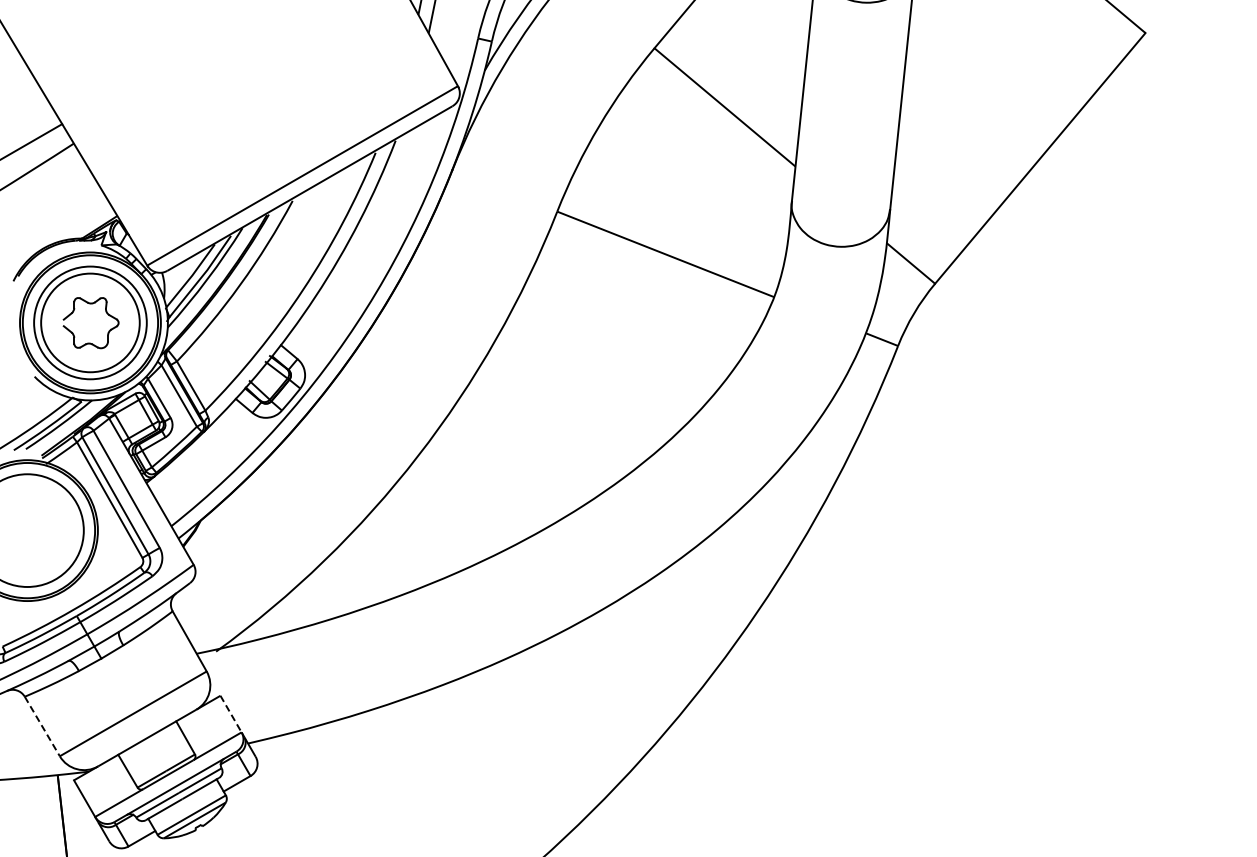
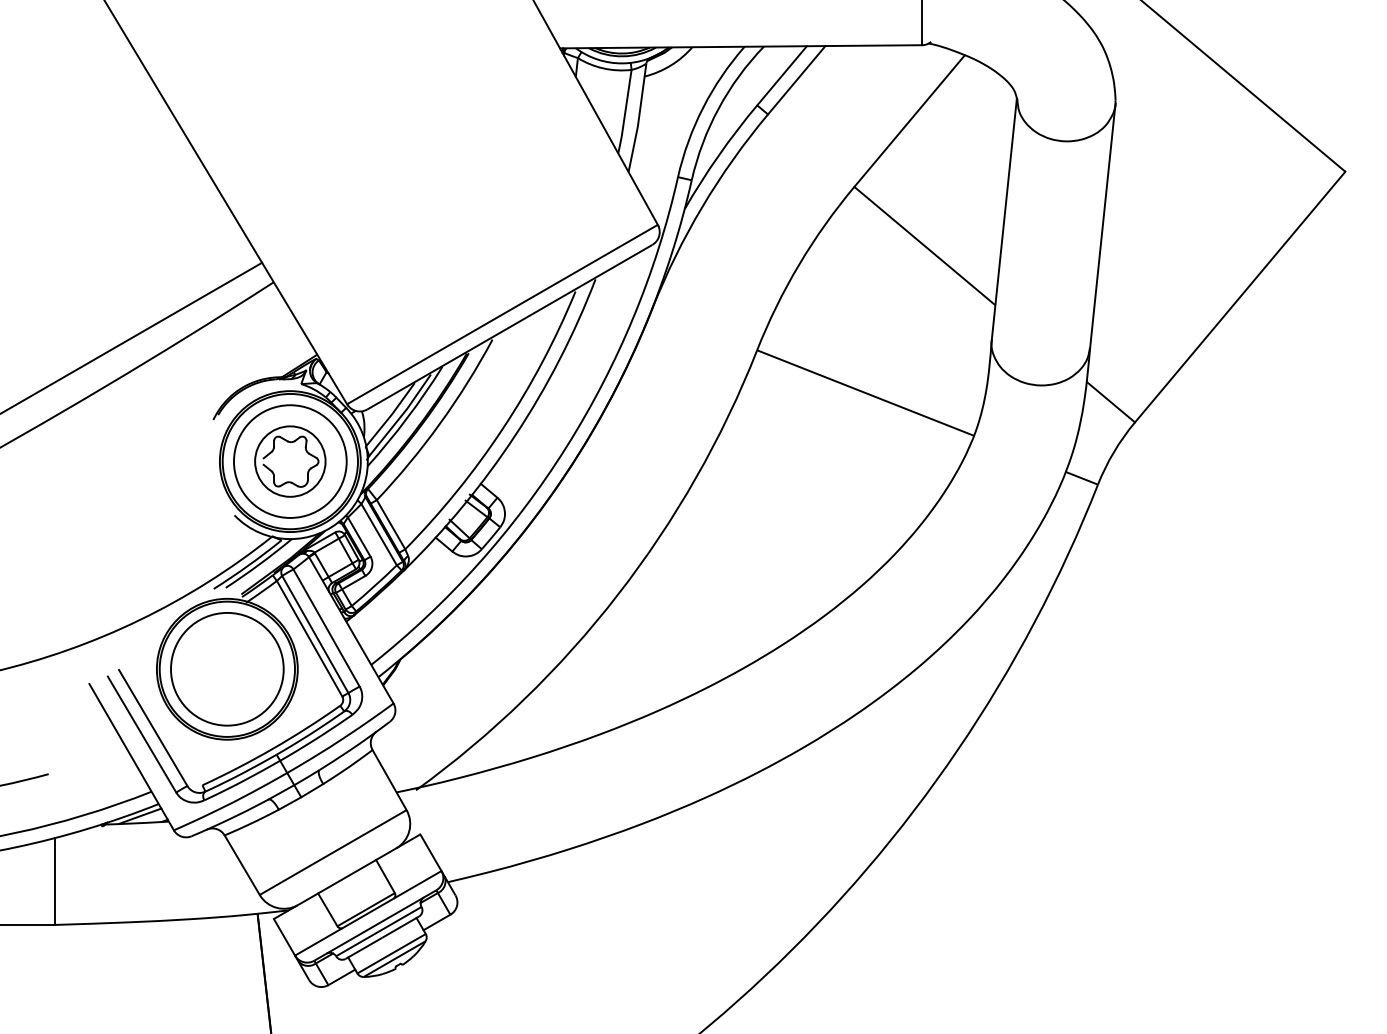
circle: (90, 322) -> (290, 461), size x0.71
line: (231, 714) -> (431, 853), dashed -> solid
line: (42, 726) -> (242, 865), dashed -> solid

